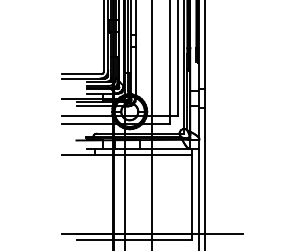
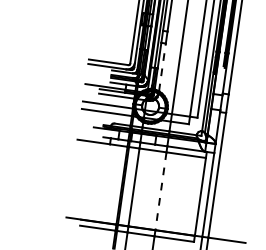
line: (136, 70) -> (163, 66), solid -> dashed
line: (152, 194) -> (161, 191), solid -> dashed

